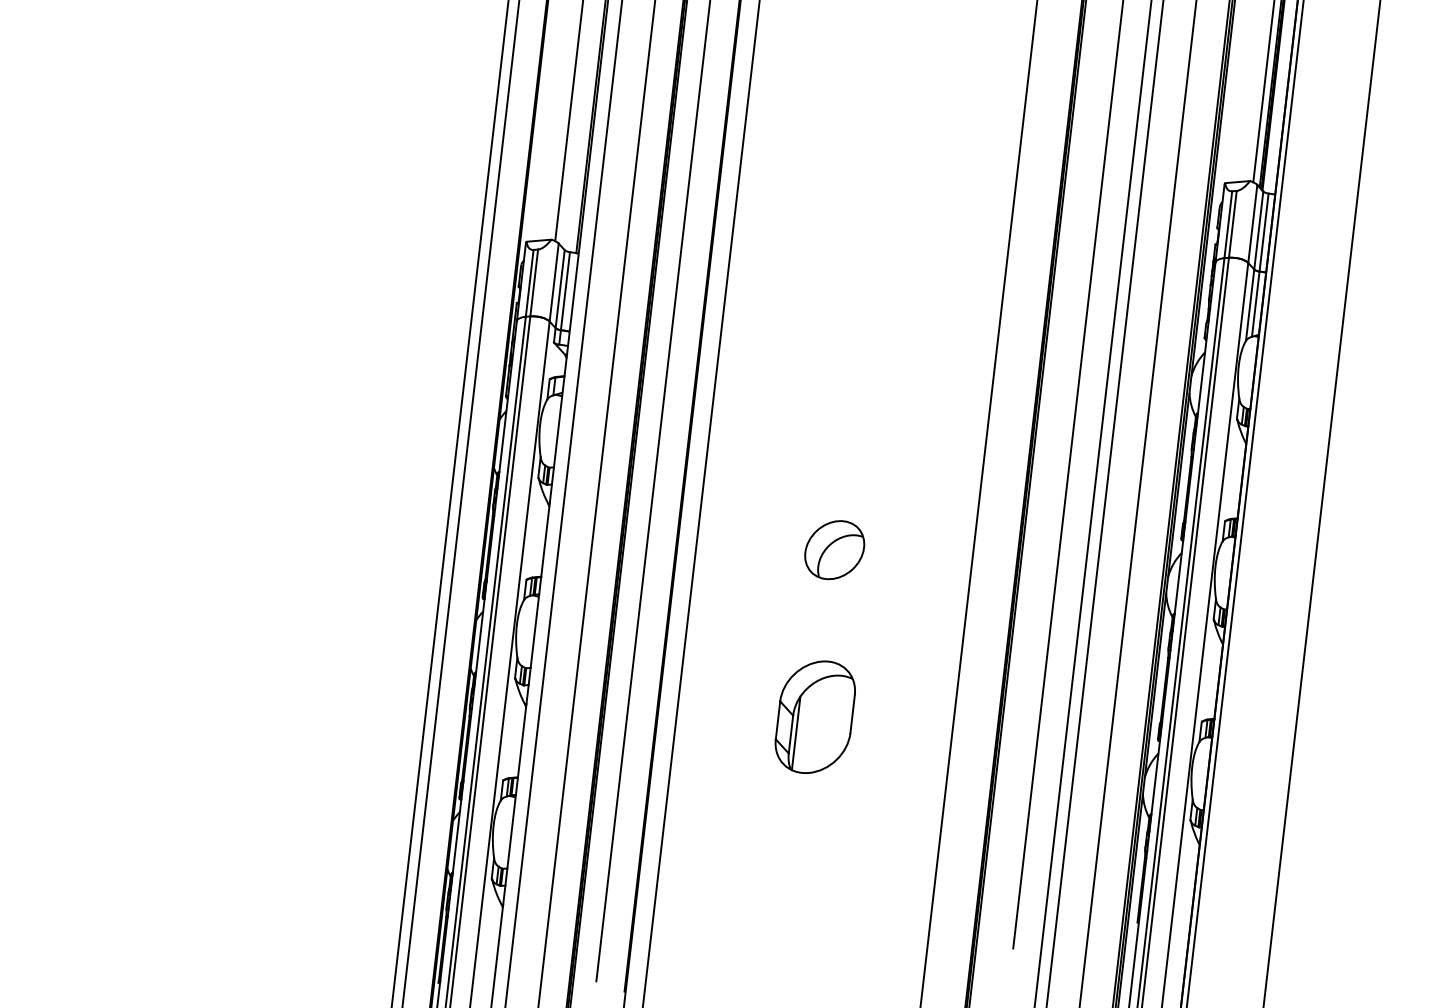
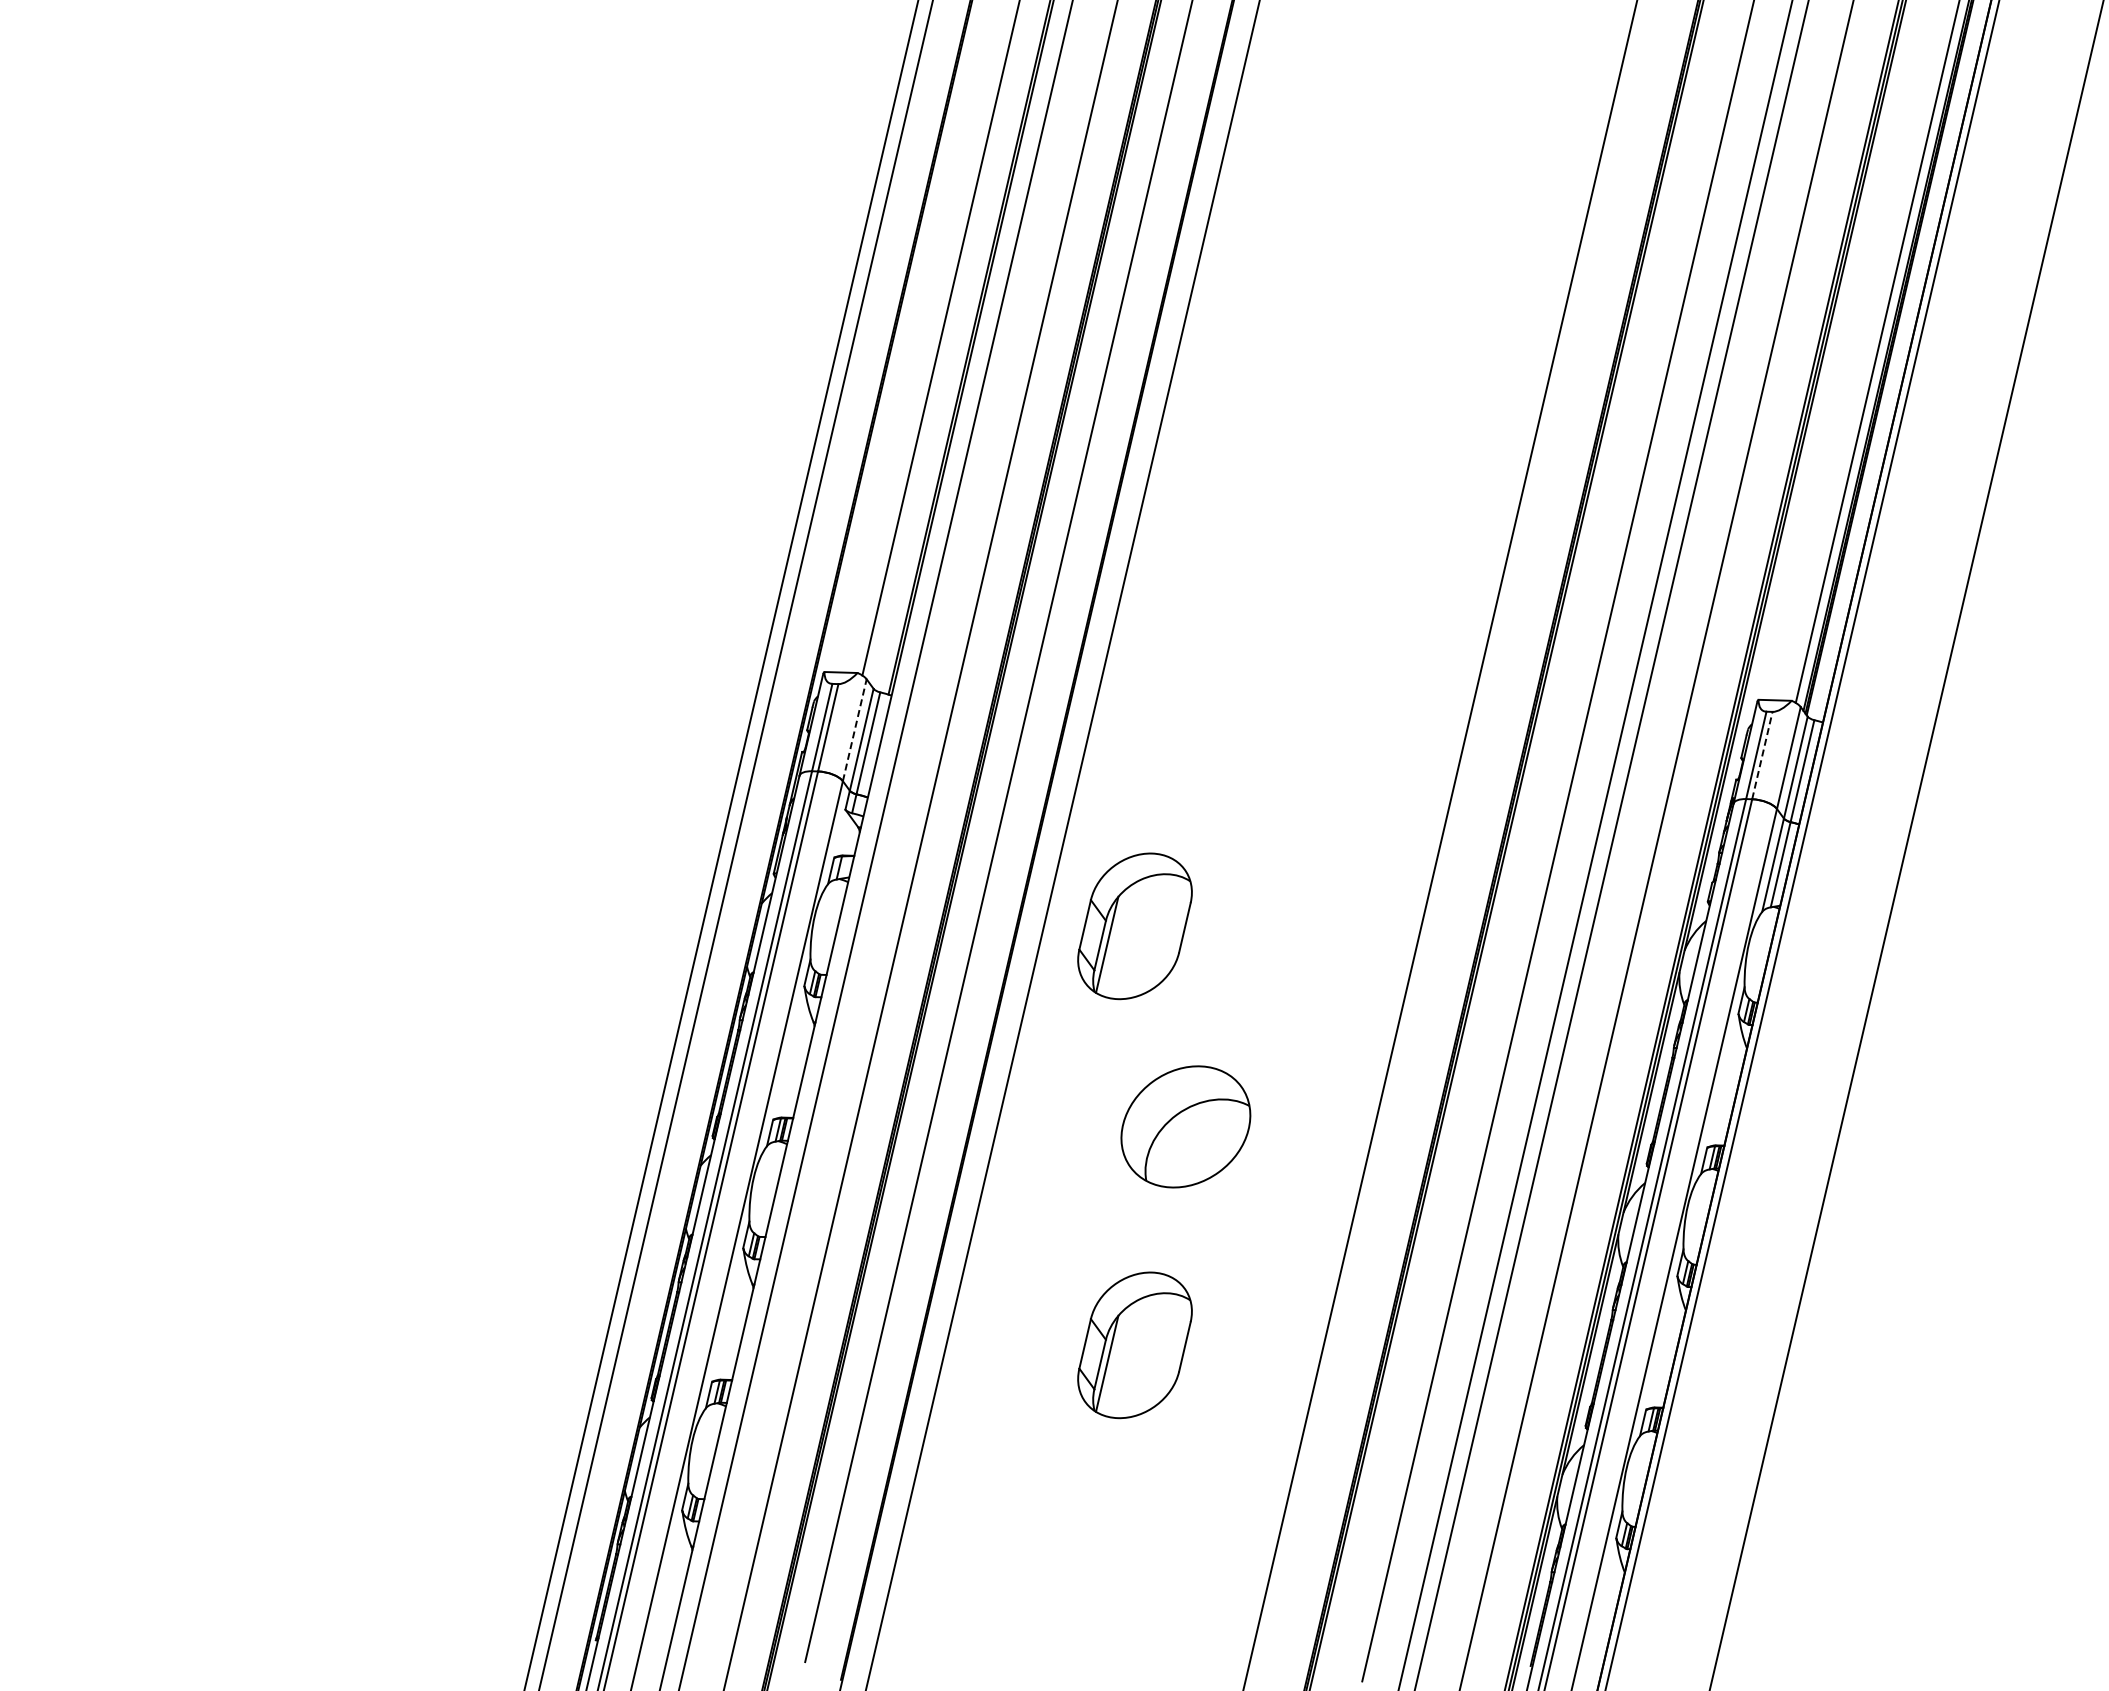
line: (1232, 224) -> (1762, 755), solid -> dashed
line: (553, 282) -> (854, 729), solid -> dashed
part: (779, 405) -> (1134, 926), added
part: (834, 549) -> (1185, 1126), size x1.6

